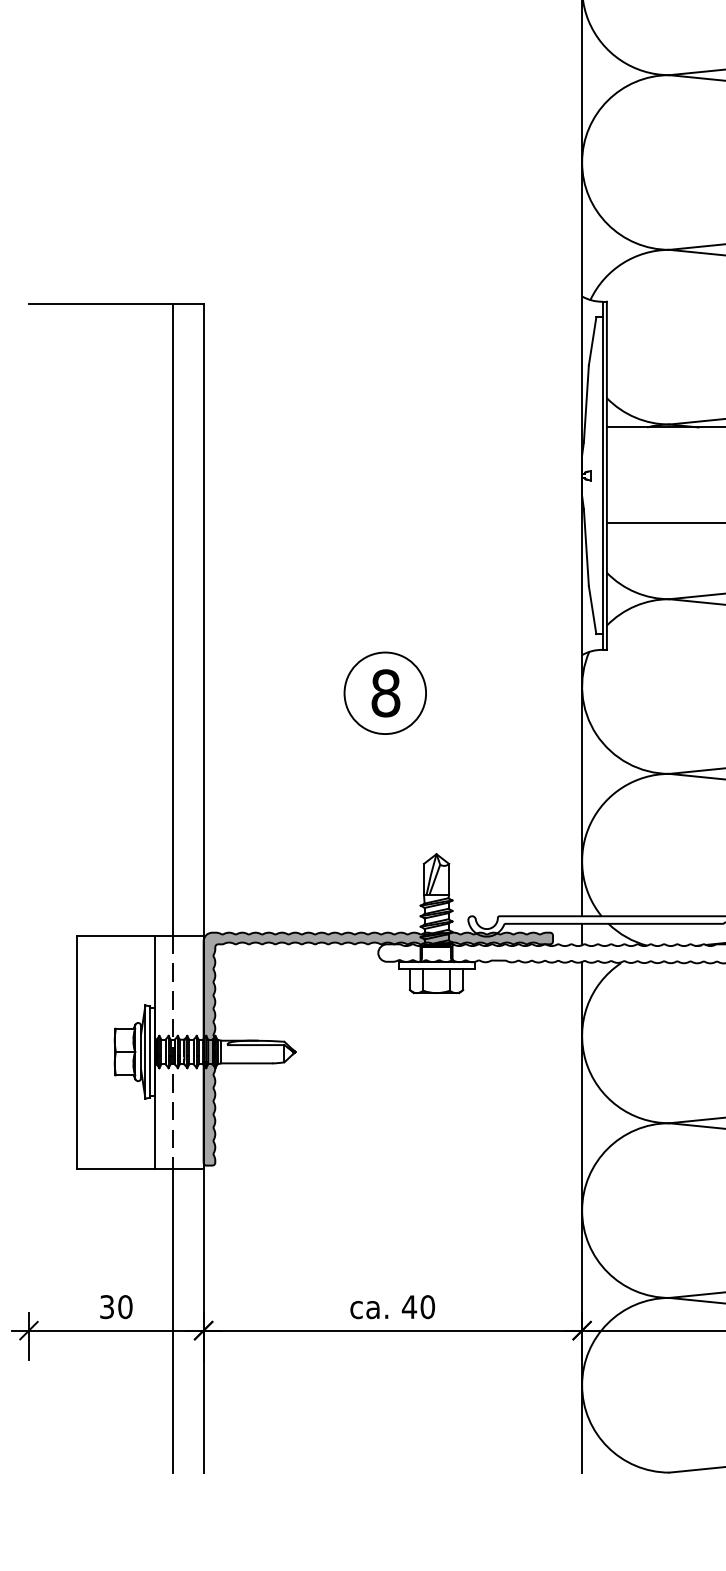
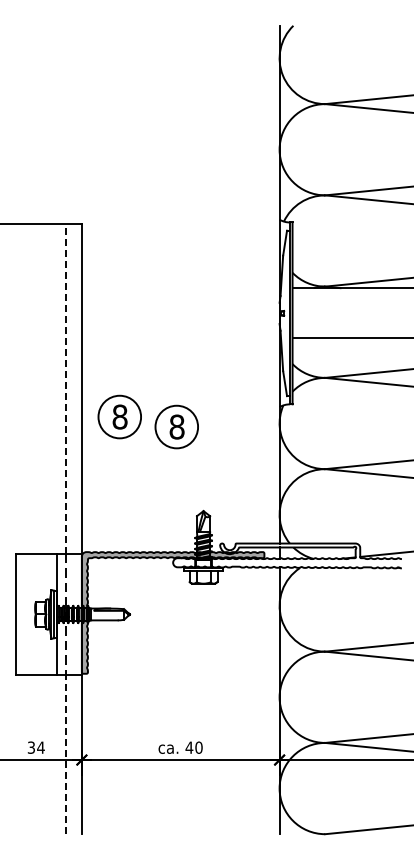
line: (174, 619) -> (66, 388), solid -> dashed
part: (275, 673) -> (119, 416), added
text: (124, 1306) -> (40, 747), 30 -> 34
line: (174, 1320) -> (66, 754), solid -> dashed

